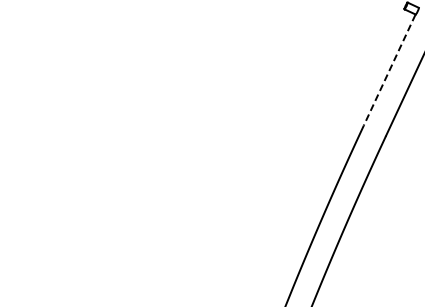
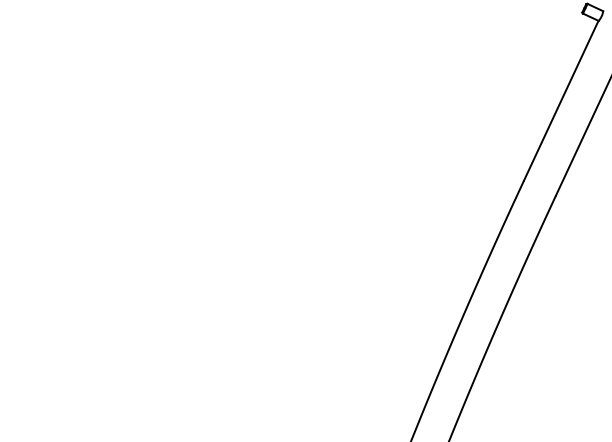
line: (389, 70) -> (560, 101), dashed -> solid

